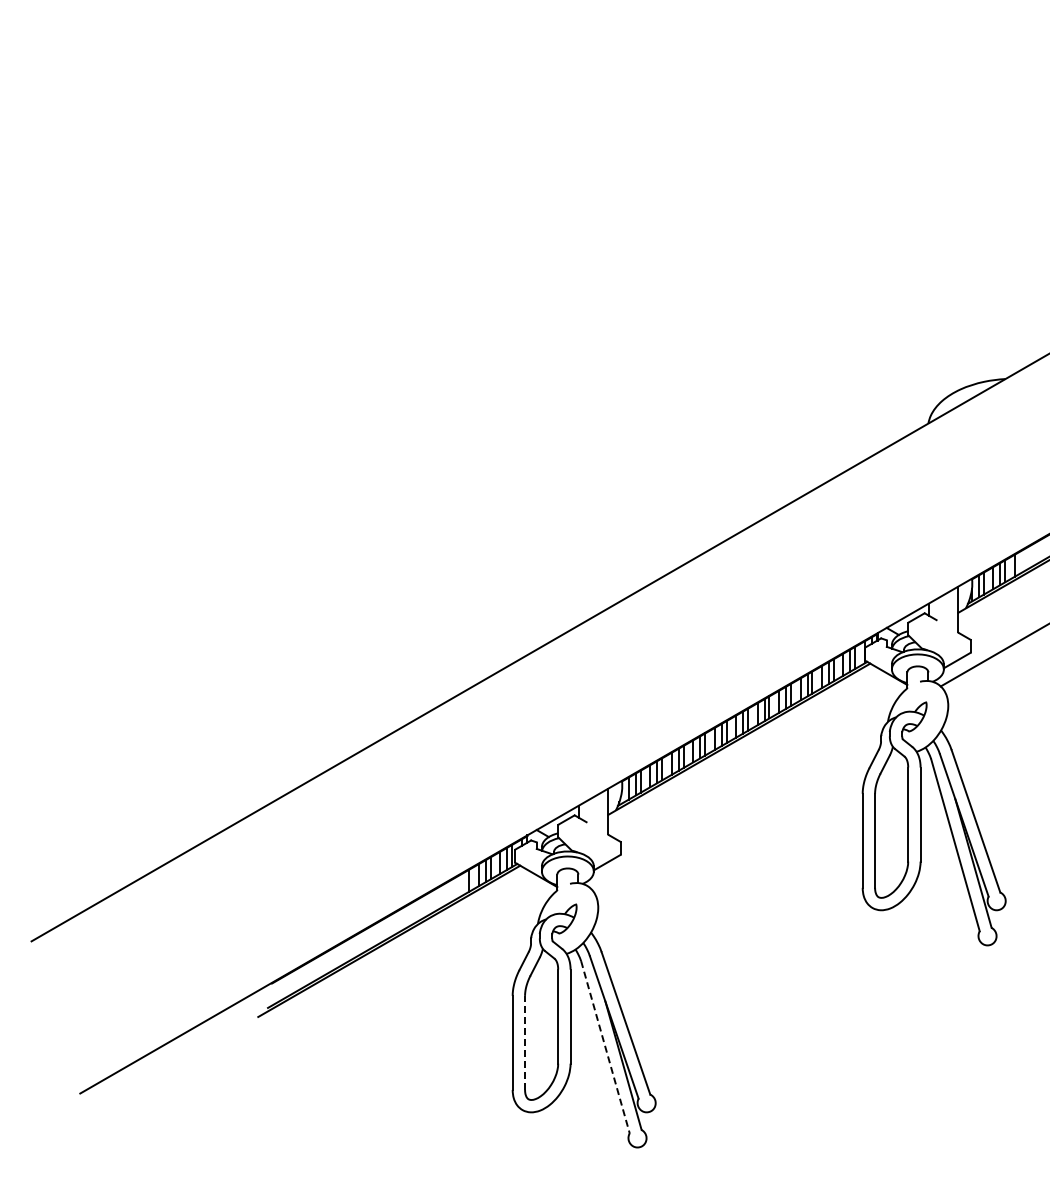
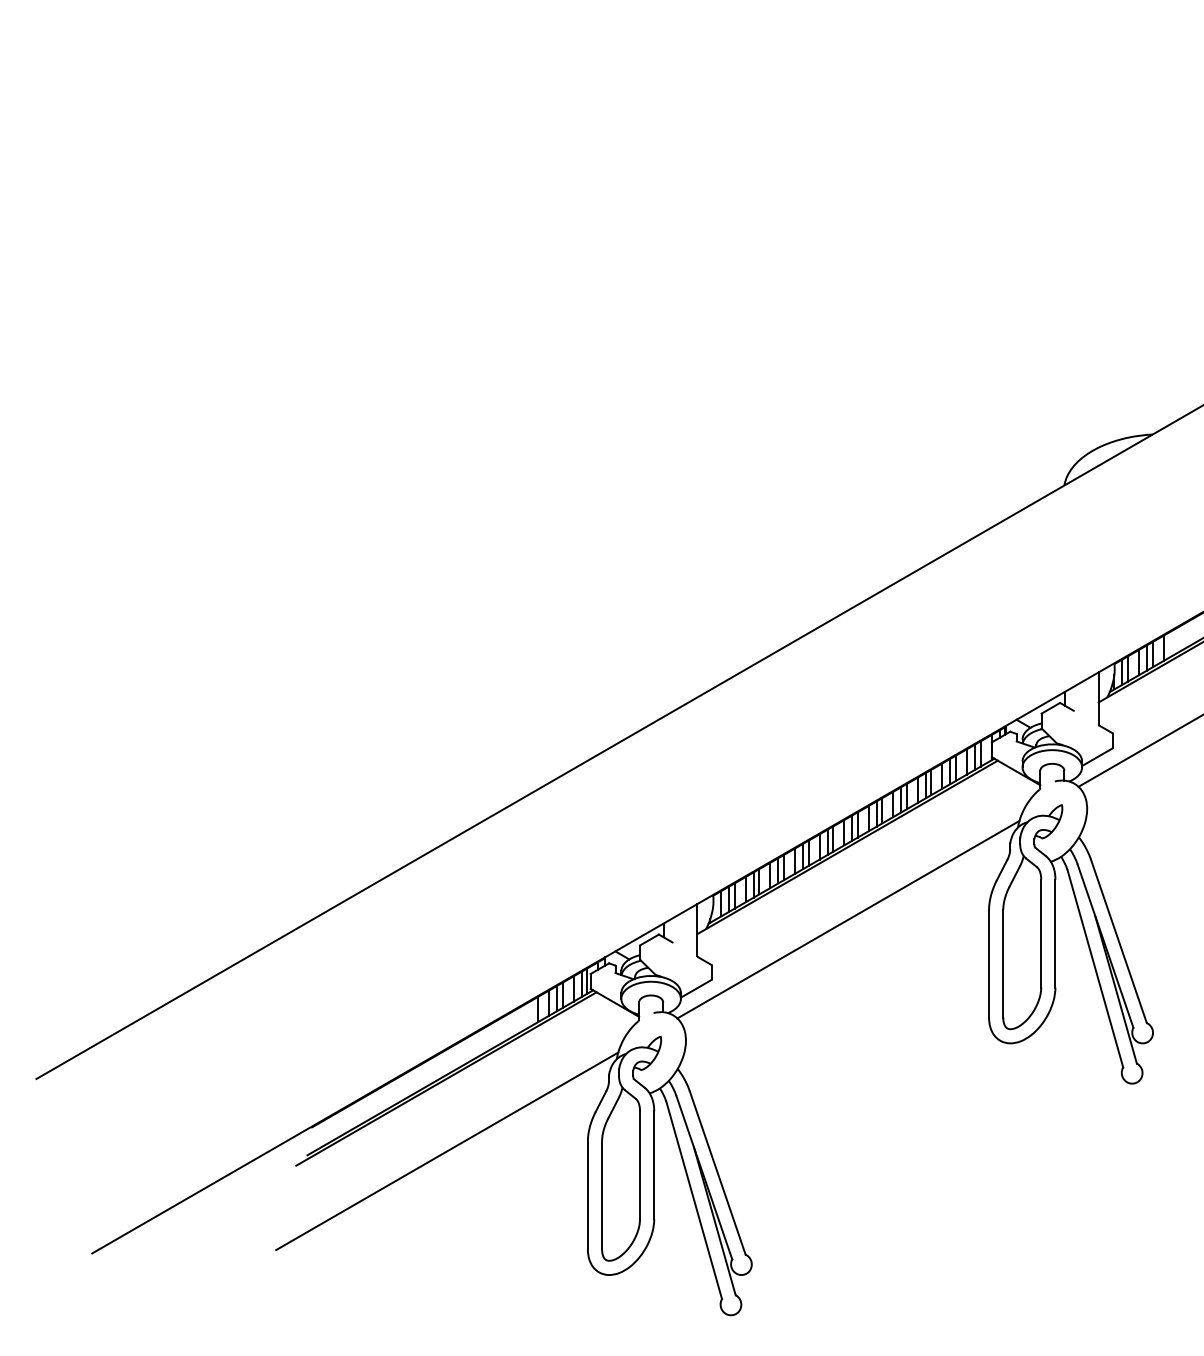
line: (739, 802) -> (847, 919), added
line: (389, 1004) -> (446, 1151), added
line: (525, 1042) -> (602, 1194), dashed -> solid
line: (605, 1047) -> (694, 1200), dashed -> solid

